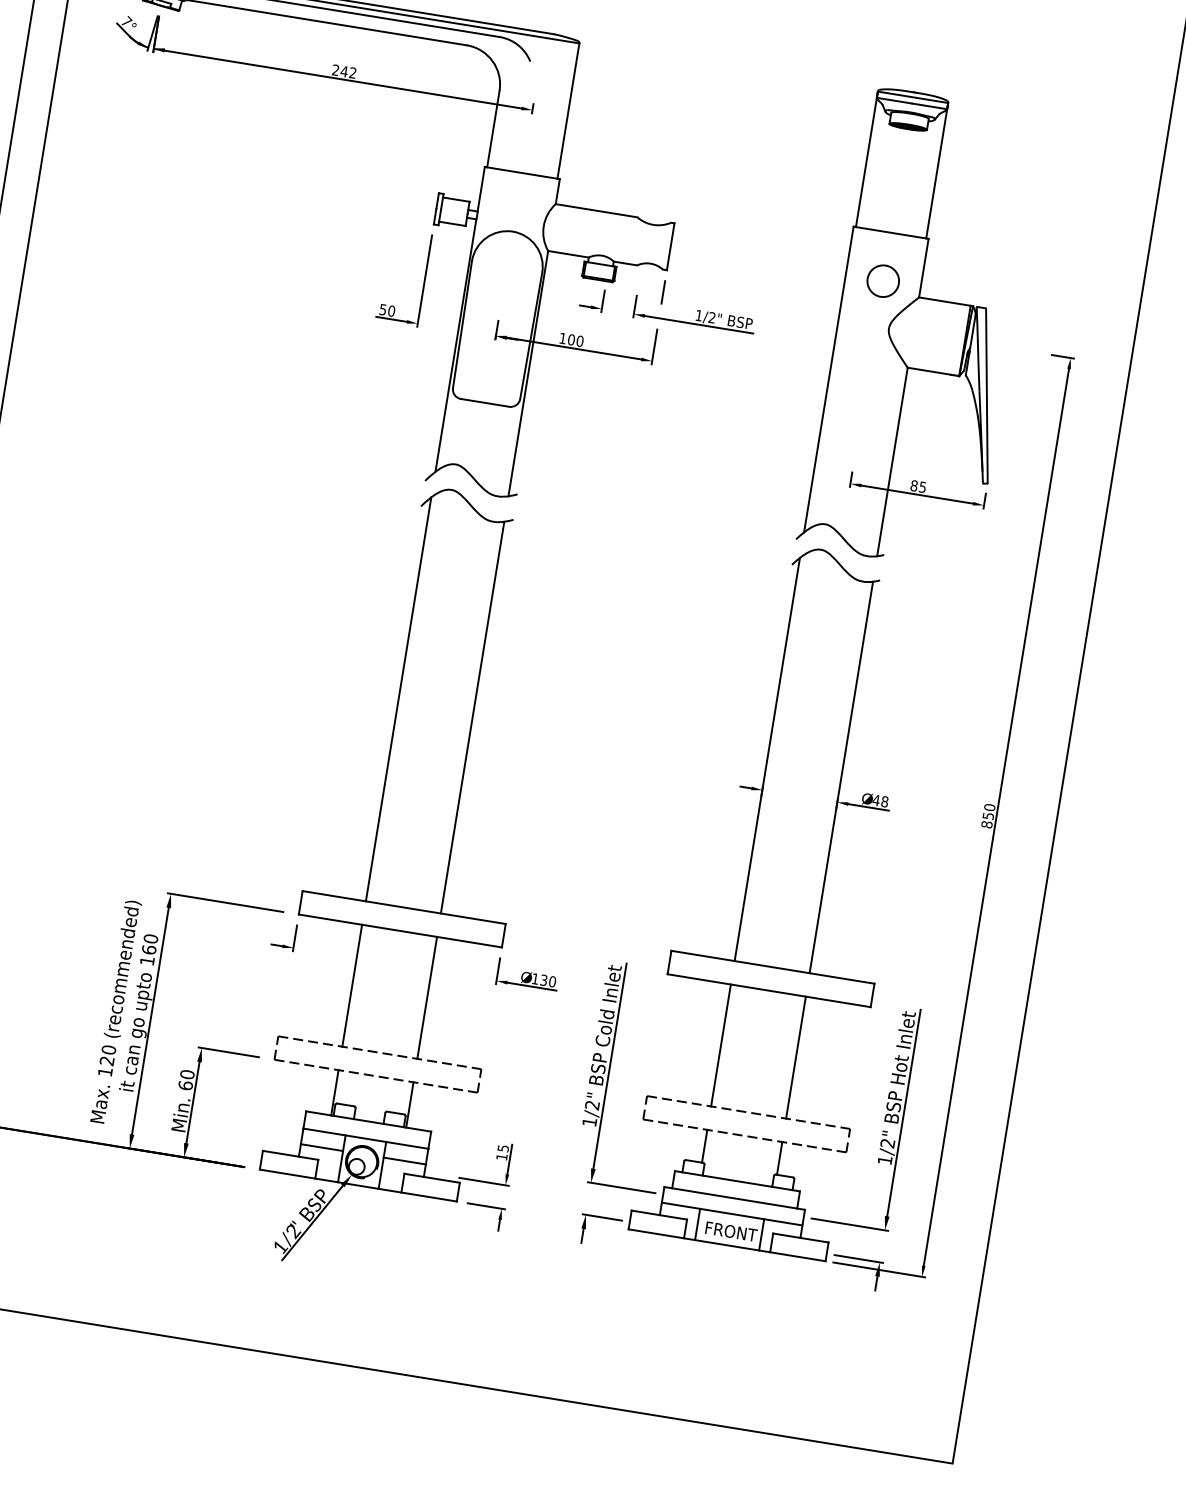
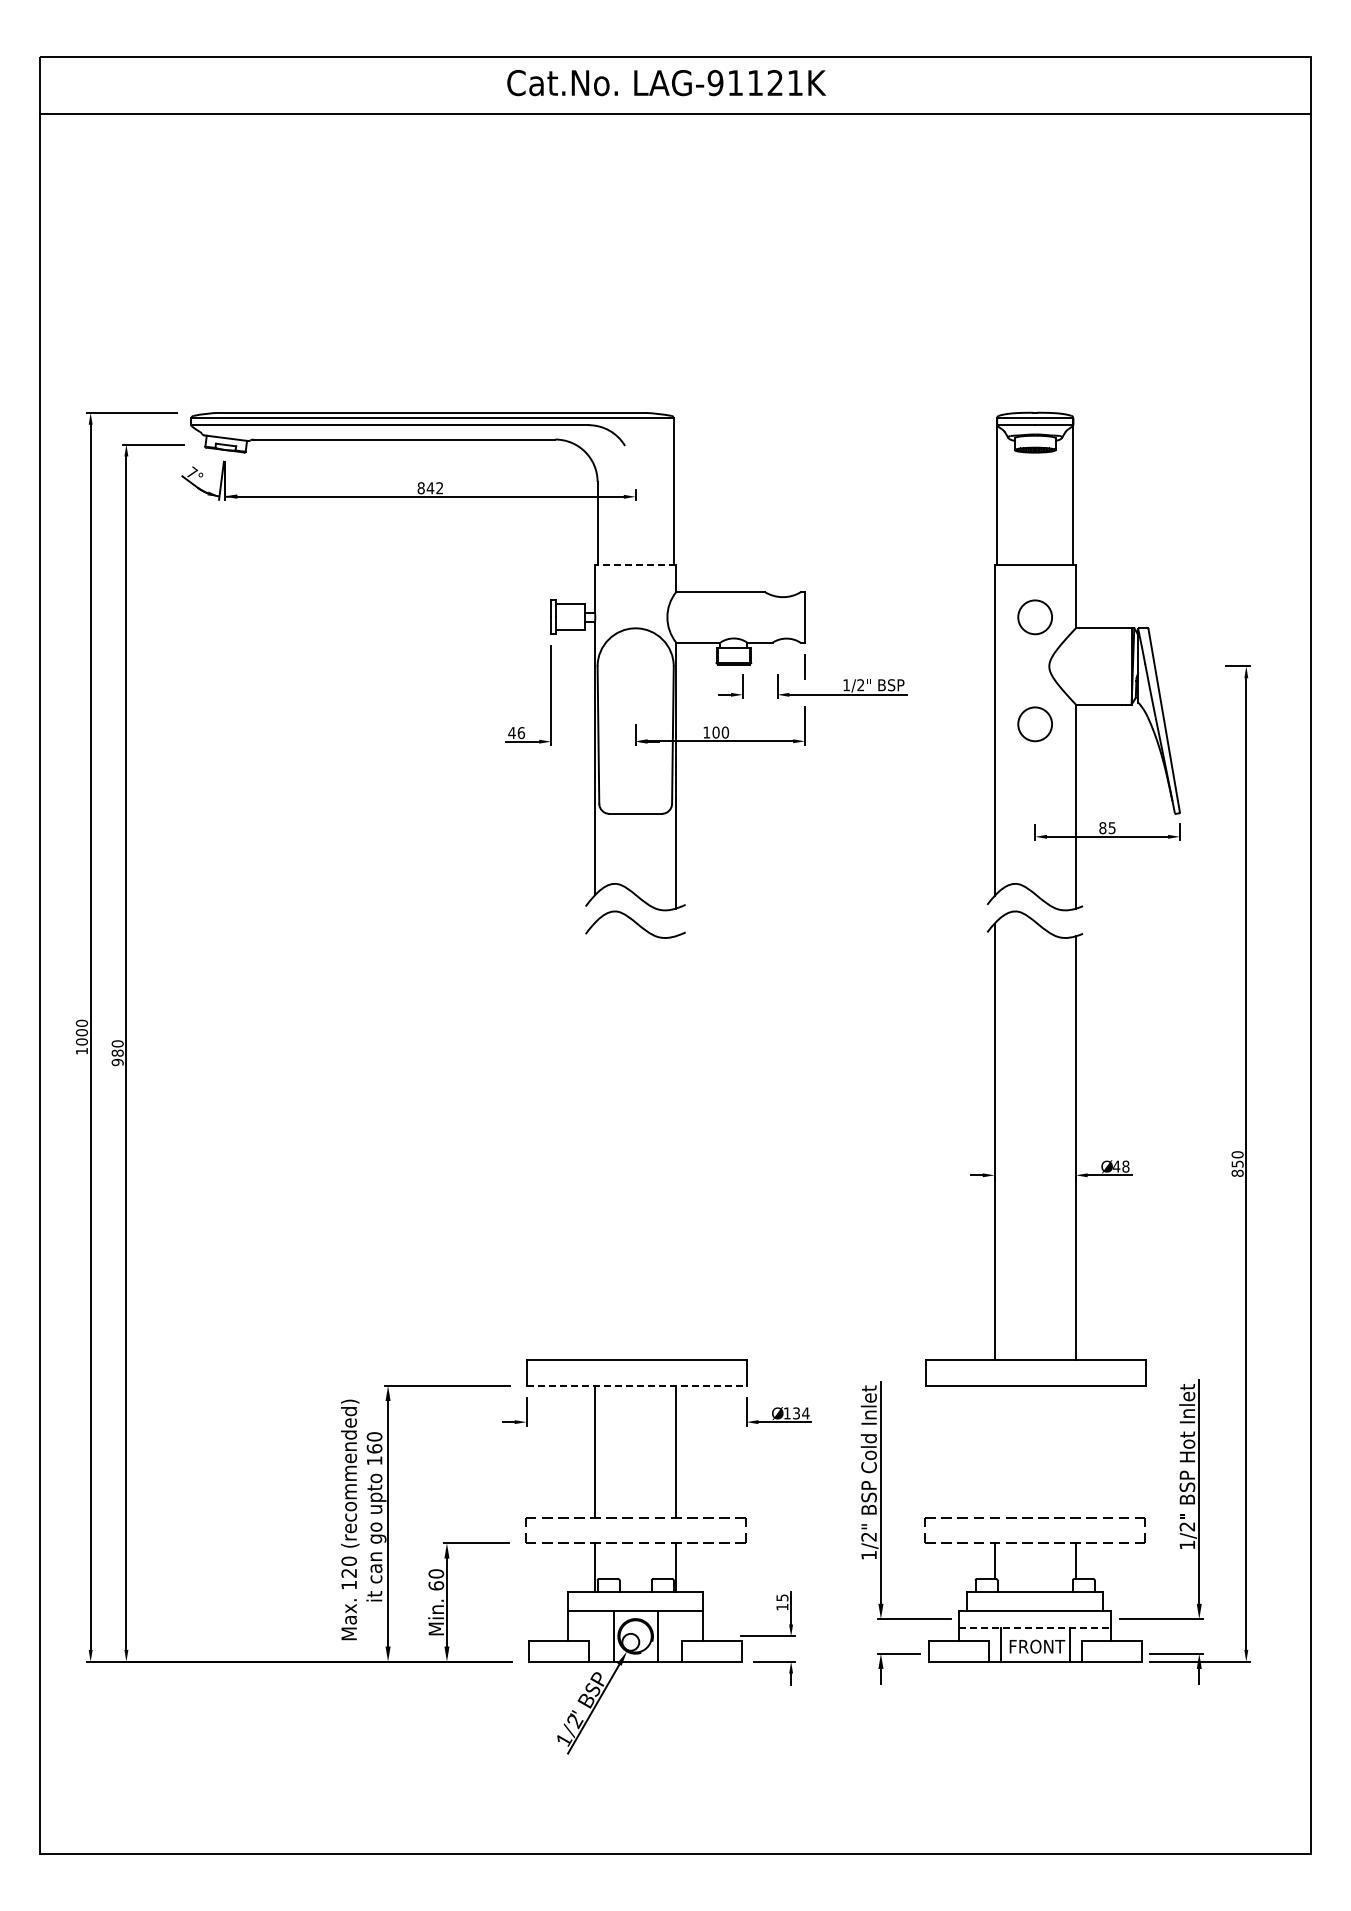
text: (335, 70) -> (420, 488), 242 -> 842
line: (522, 172) -> (635, 564), solid -> dashed
text: (387, 310) -> (516, 733), 50 -> 46
circle: (866, 380) -> (1034, 724), added
line: (399, 699) -> (595, 1141), removed
line: (472, 717) -> (676, 1148), removed
line: (401, 930) -> (637, 1385), solid -> dashed
text: (552, 981) -> (805, 1413), 130 -> 134
line: (720, 1045) -> (994, 1451), removed
line: (795, 1057) -> (1075, 1451), removed
line: (321, 1147) -> (590, 1627), removed
line: (404, 1160) -> (680, 1627), removed
line: (732, 1213) -> (1035, 1627), solid -> dashed

